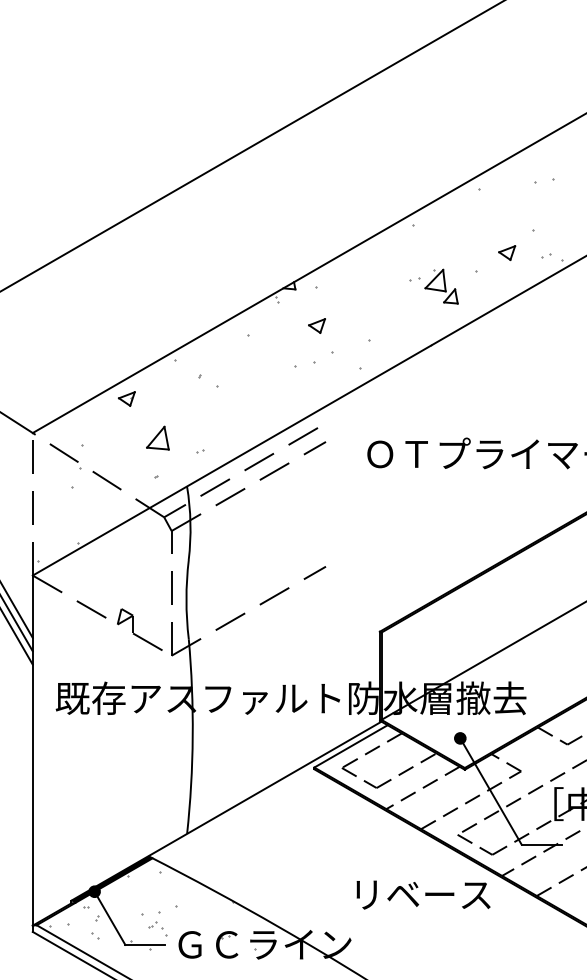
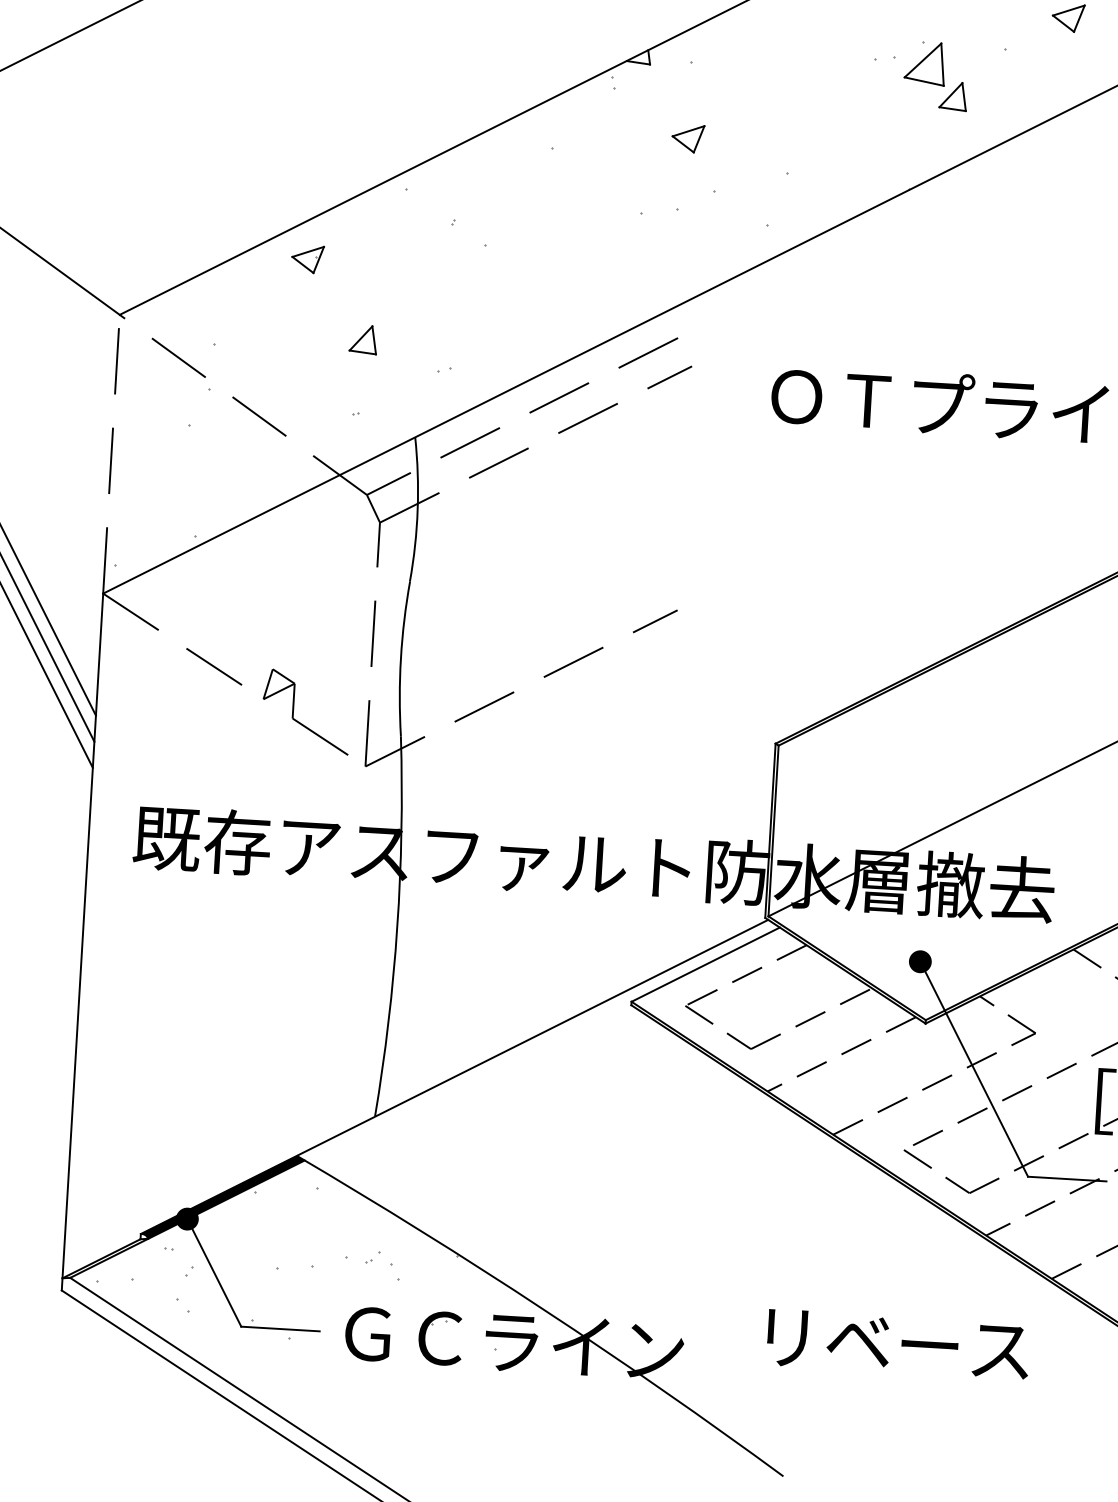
part: (157, 438) -> (363, 340), size x0.62
text: (423, 894) -> (898, 1343), moved
part: (157, 928) -> (382, 1265), moved

